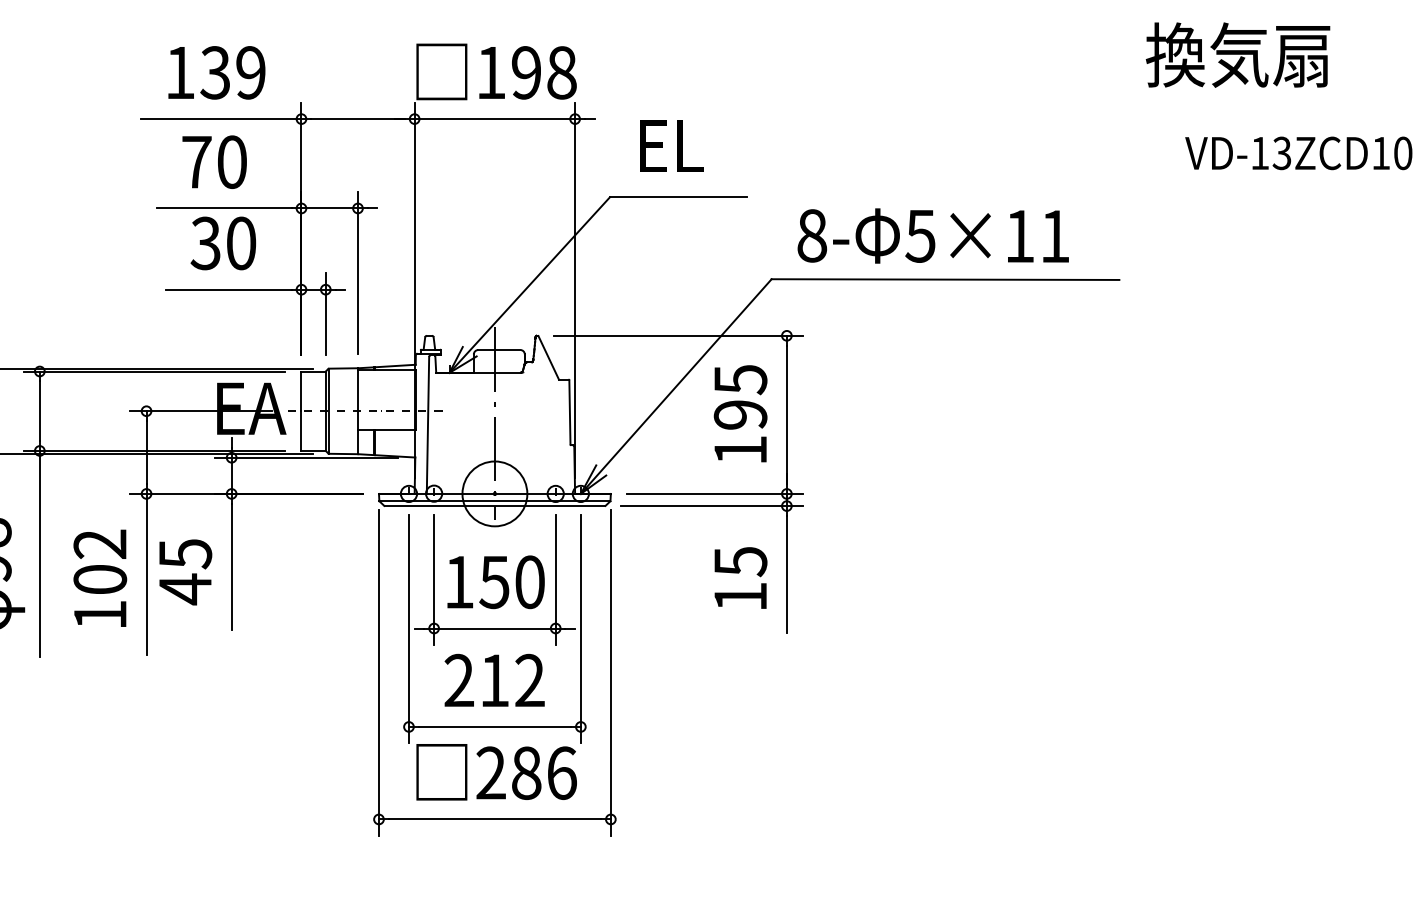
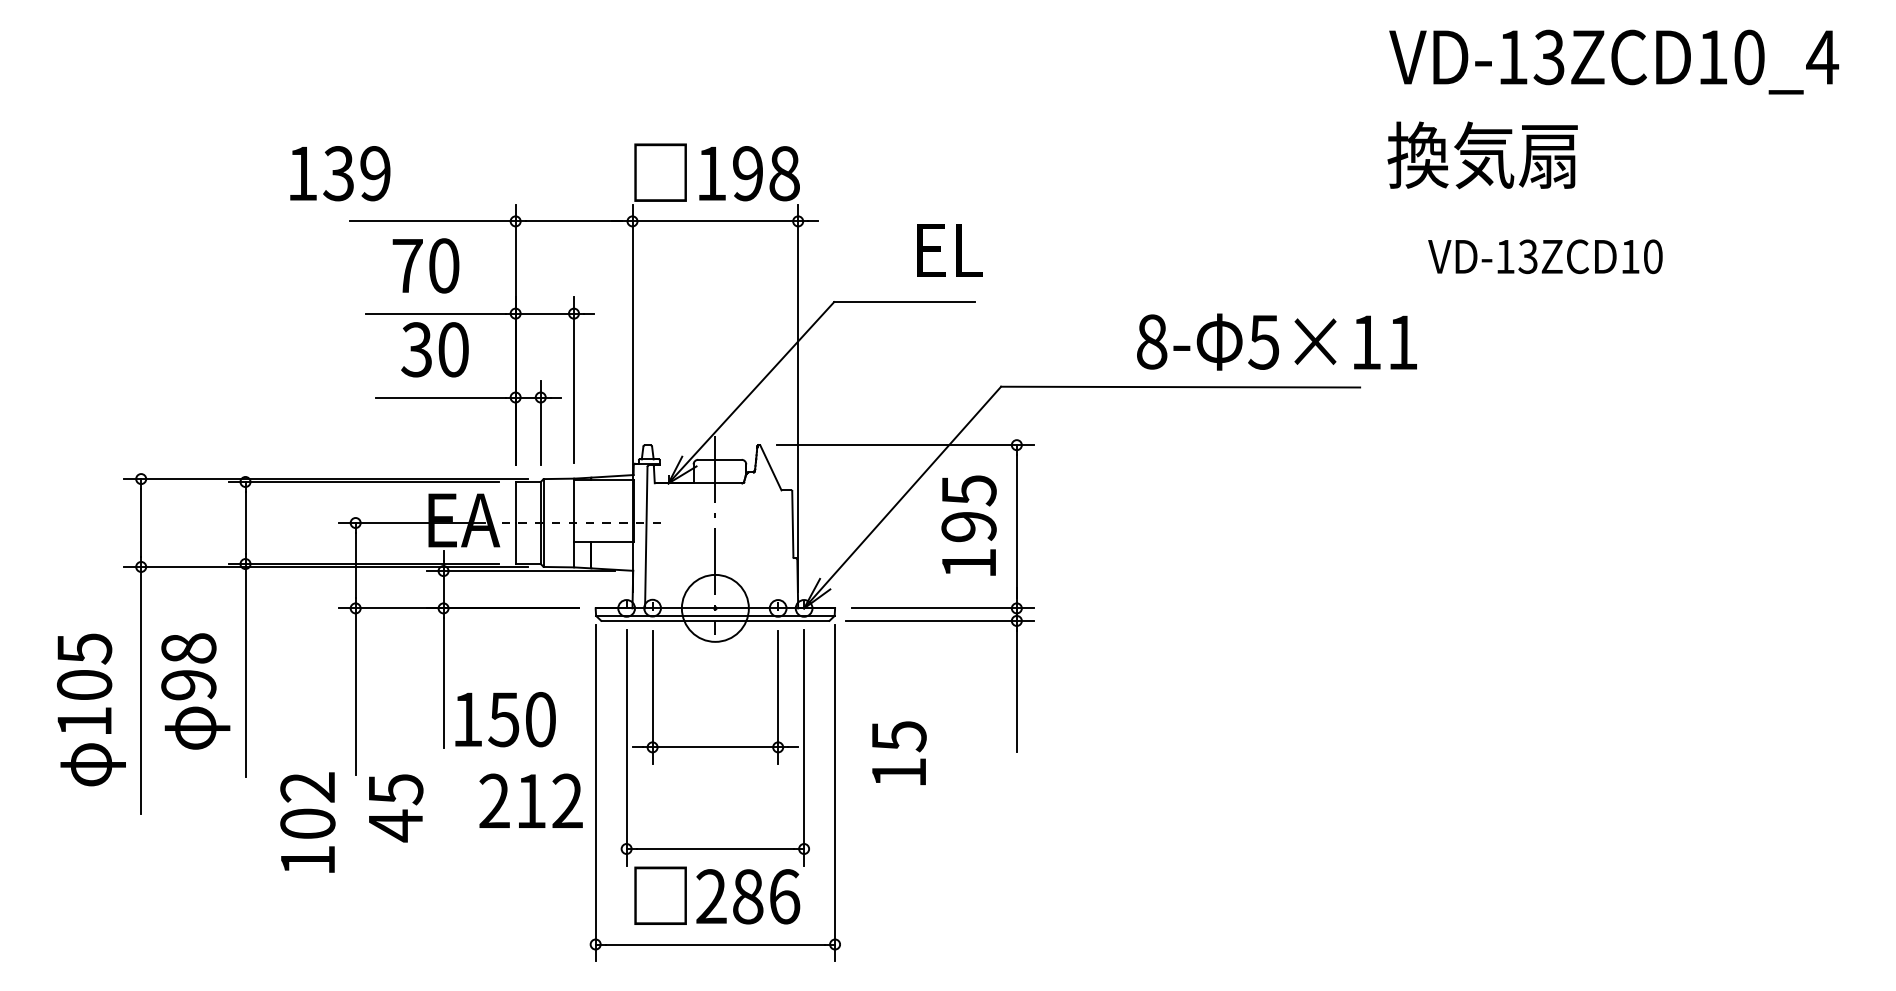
text: (217, 72) -> (340, 173), moved
text: (671, 146) -> (949, 250), moved
text: (932, 235) -> (1276, 341), moved
text: (186, 572) -> (396, 808), moved
text: (741, 577) -> (899, 752), moved
text: (99, 578) -> (307, 822), moved
text: (495, 582) -> (505, 719), moved
text: (494, 679) -> (530, 800), moved

